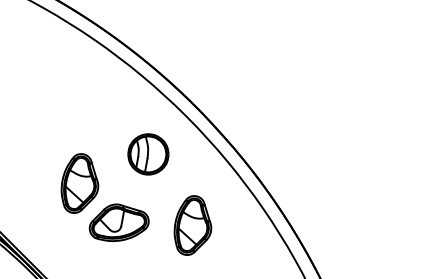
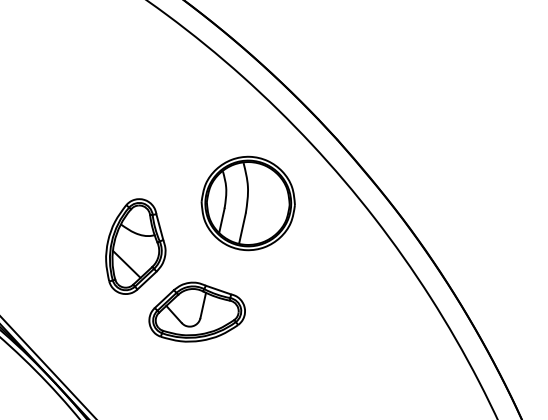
part: (148, 154) -> (248, 203), size x1.43
part: (192, 225) -> (315, 320), removed

